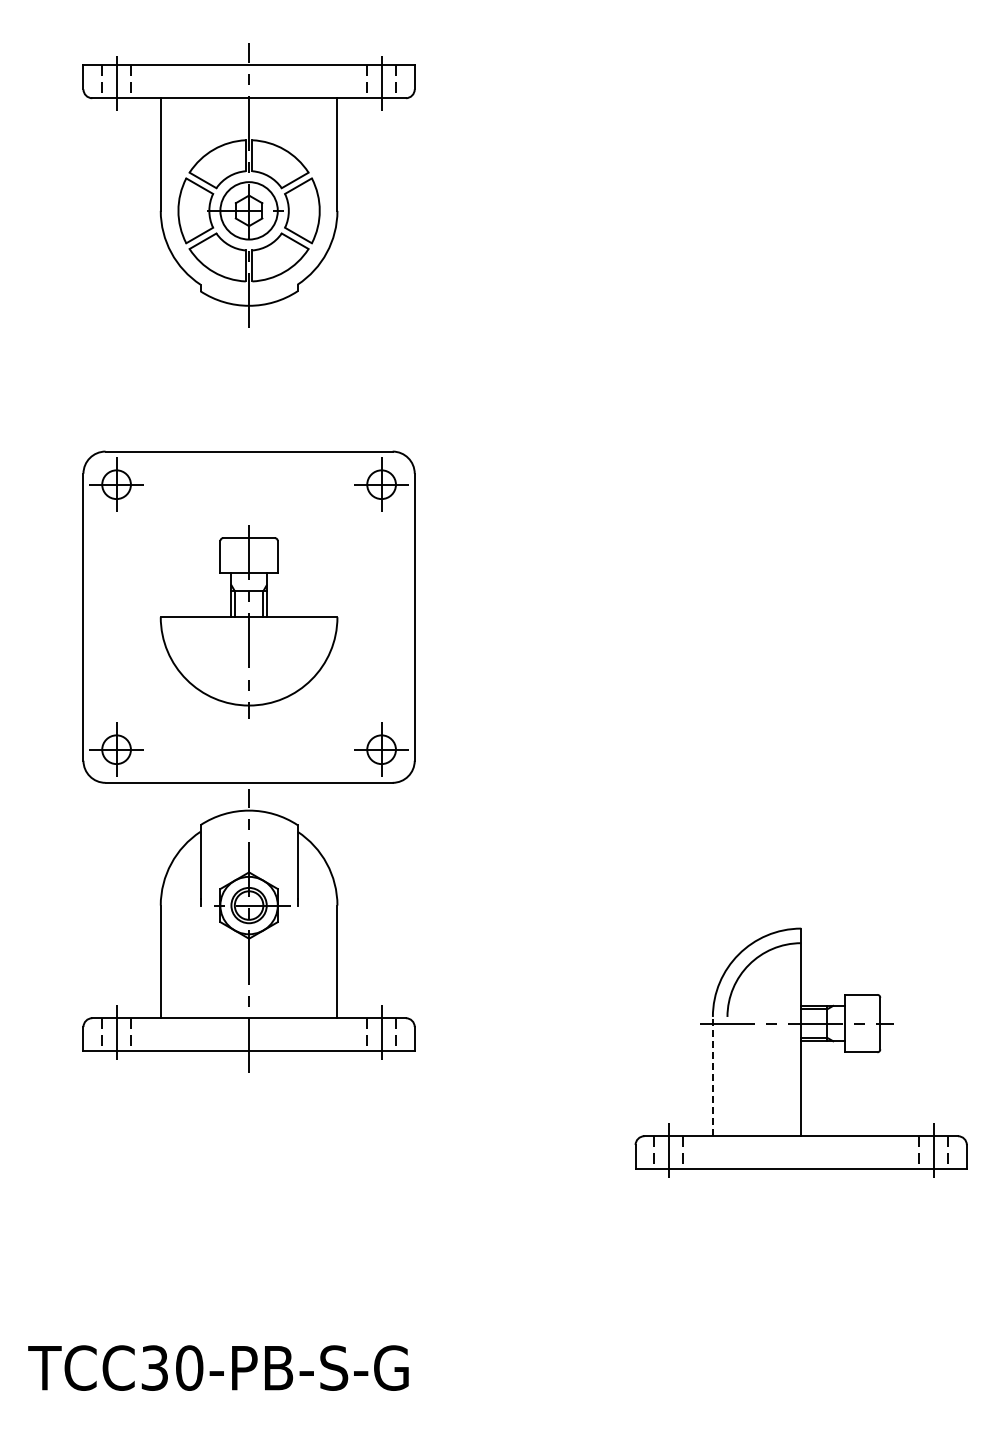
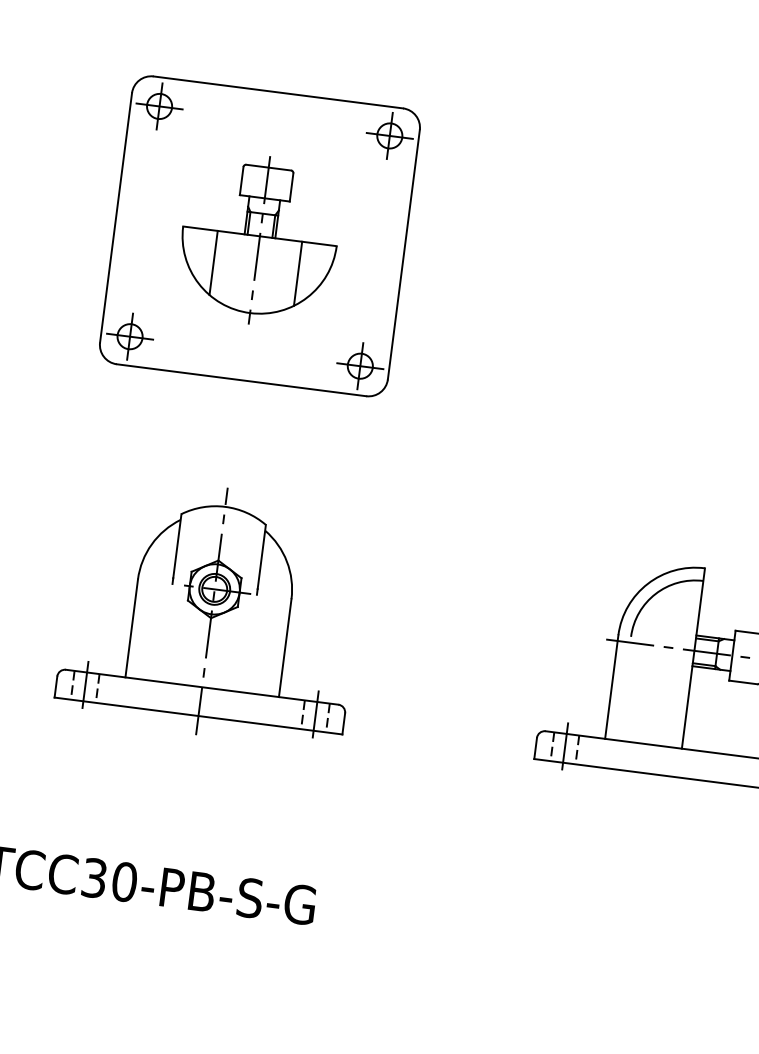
line: (200, 653) -> (213, 262), added
line: (297, 653) -> (297, 273), added
part: (248, 930) -> (211, 610), moved
line: (712, 1076) -> (611, 686), dashed -> solid

